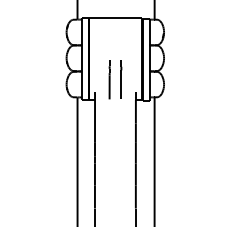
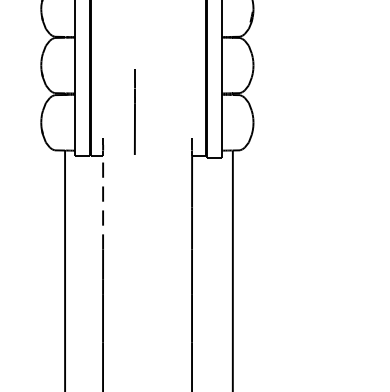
line: (121, 79) -> (160, 111), removed
line: (95, 120) -> (104, 200), solid -> dashed

